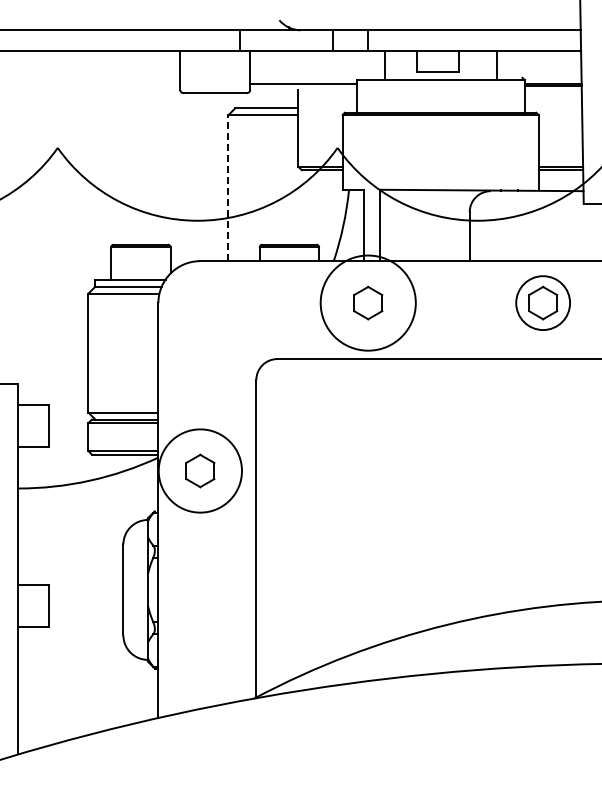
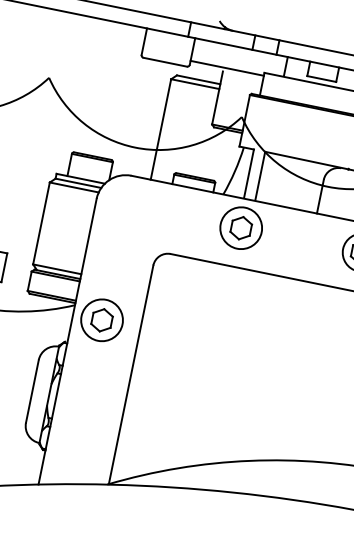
line: (228, 188) -> (161, 129), dashed -> solid
circle: (368, 302) -> (241, 227), size x0.62
circle: (200, 470) -> (102, 319), size x0.71

